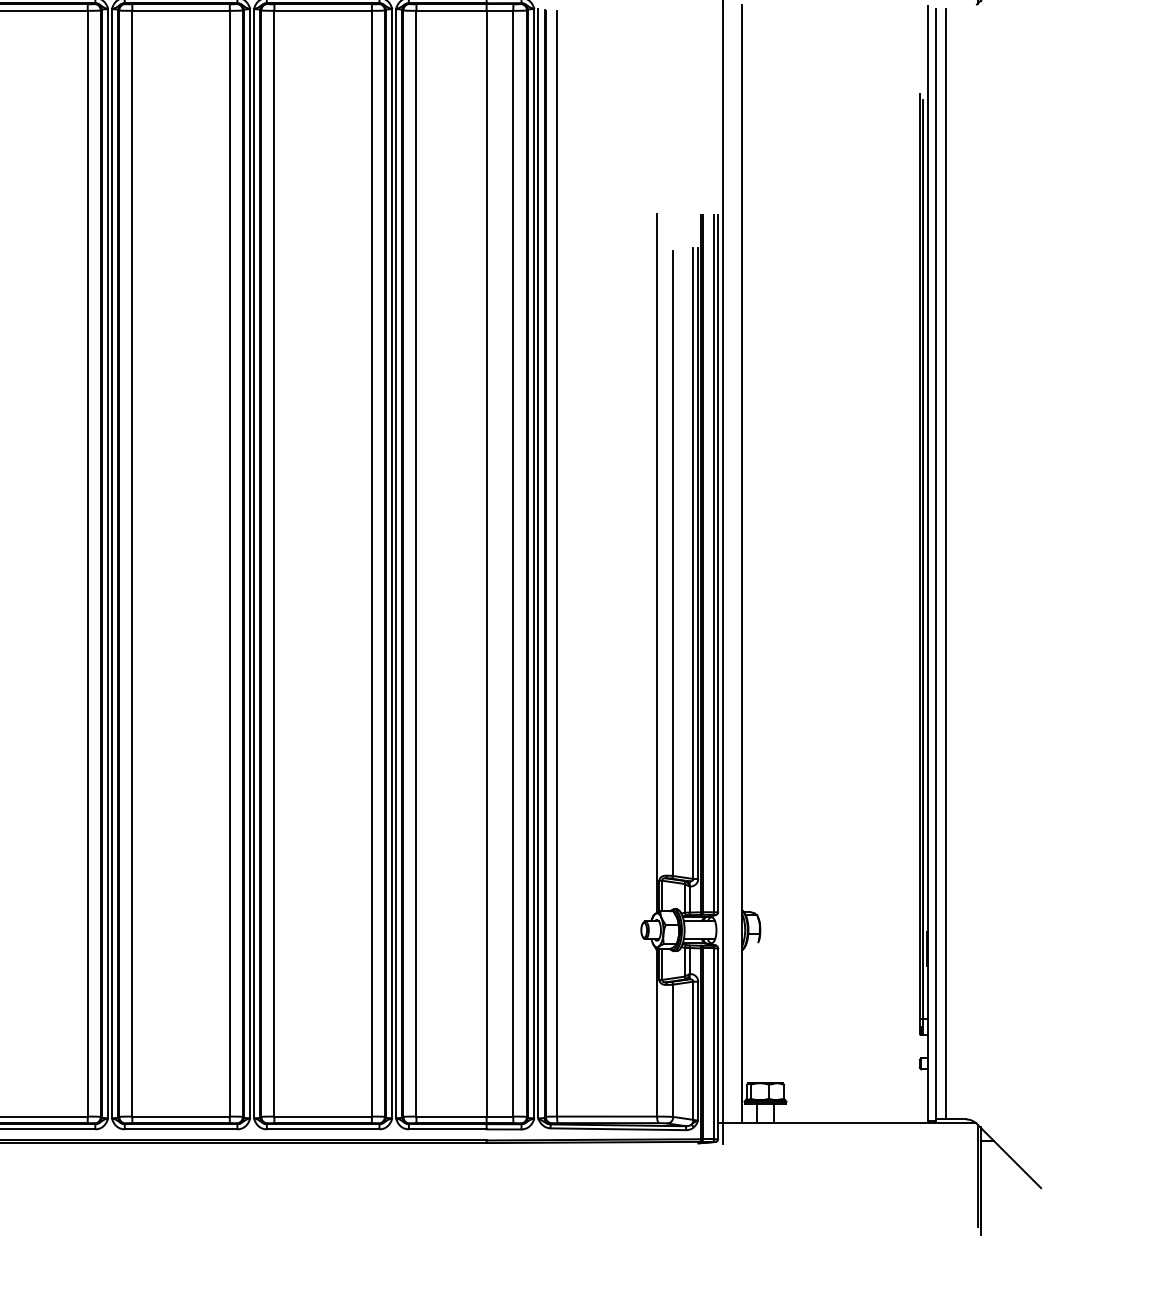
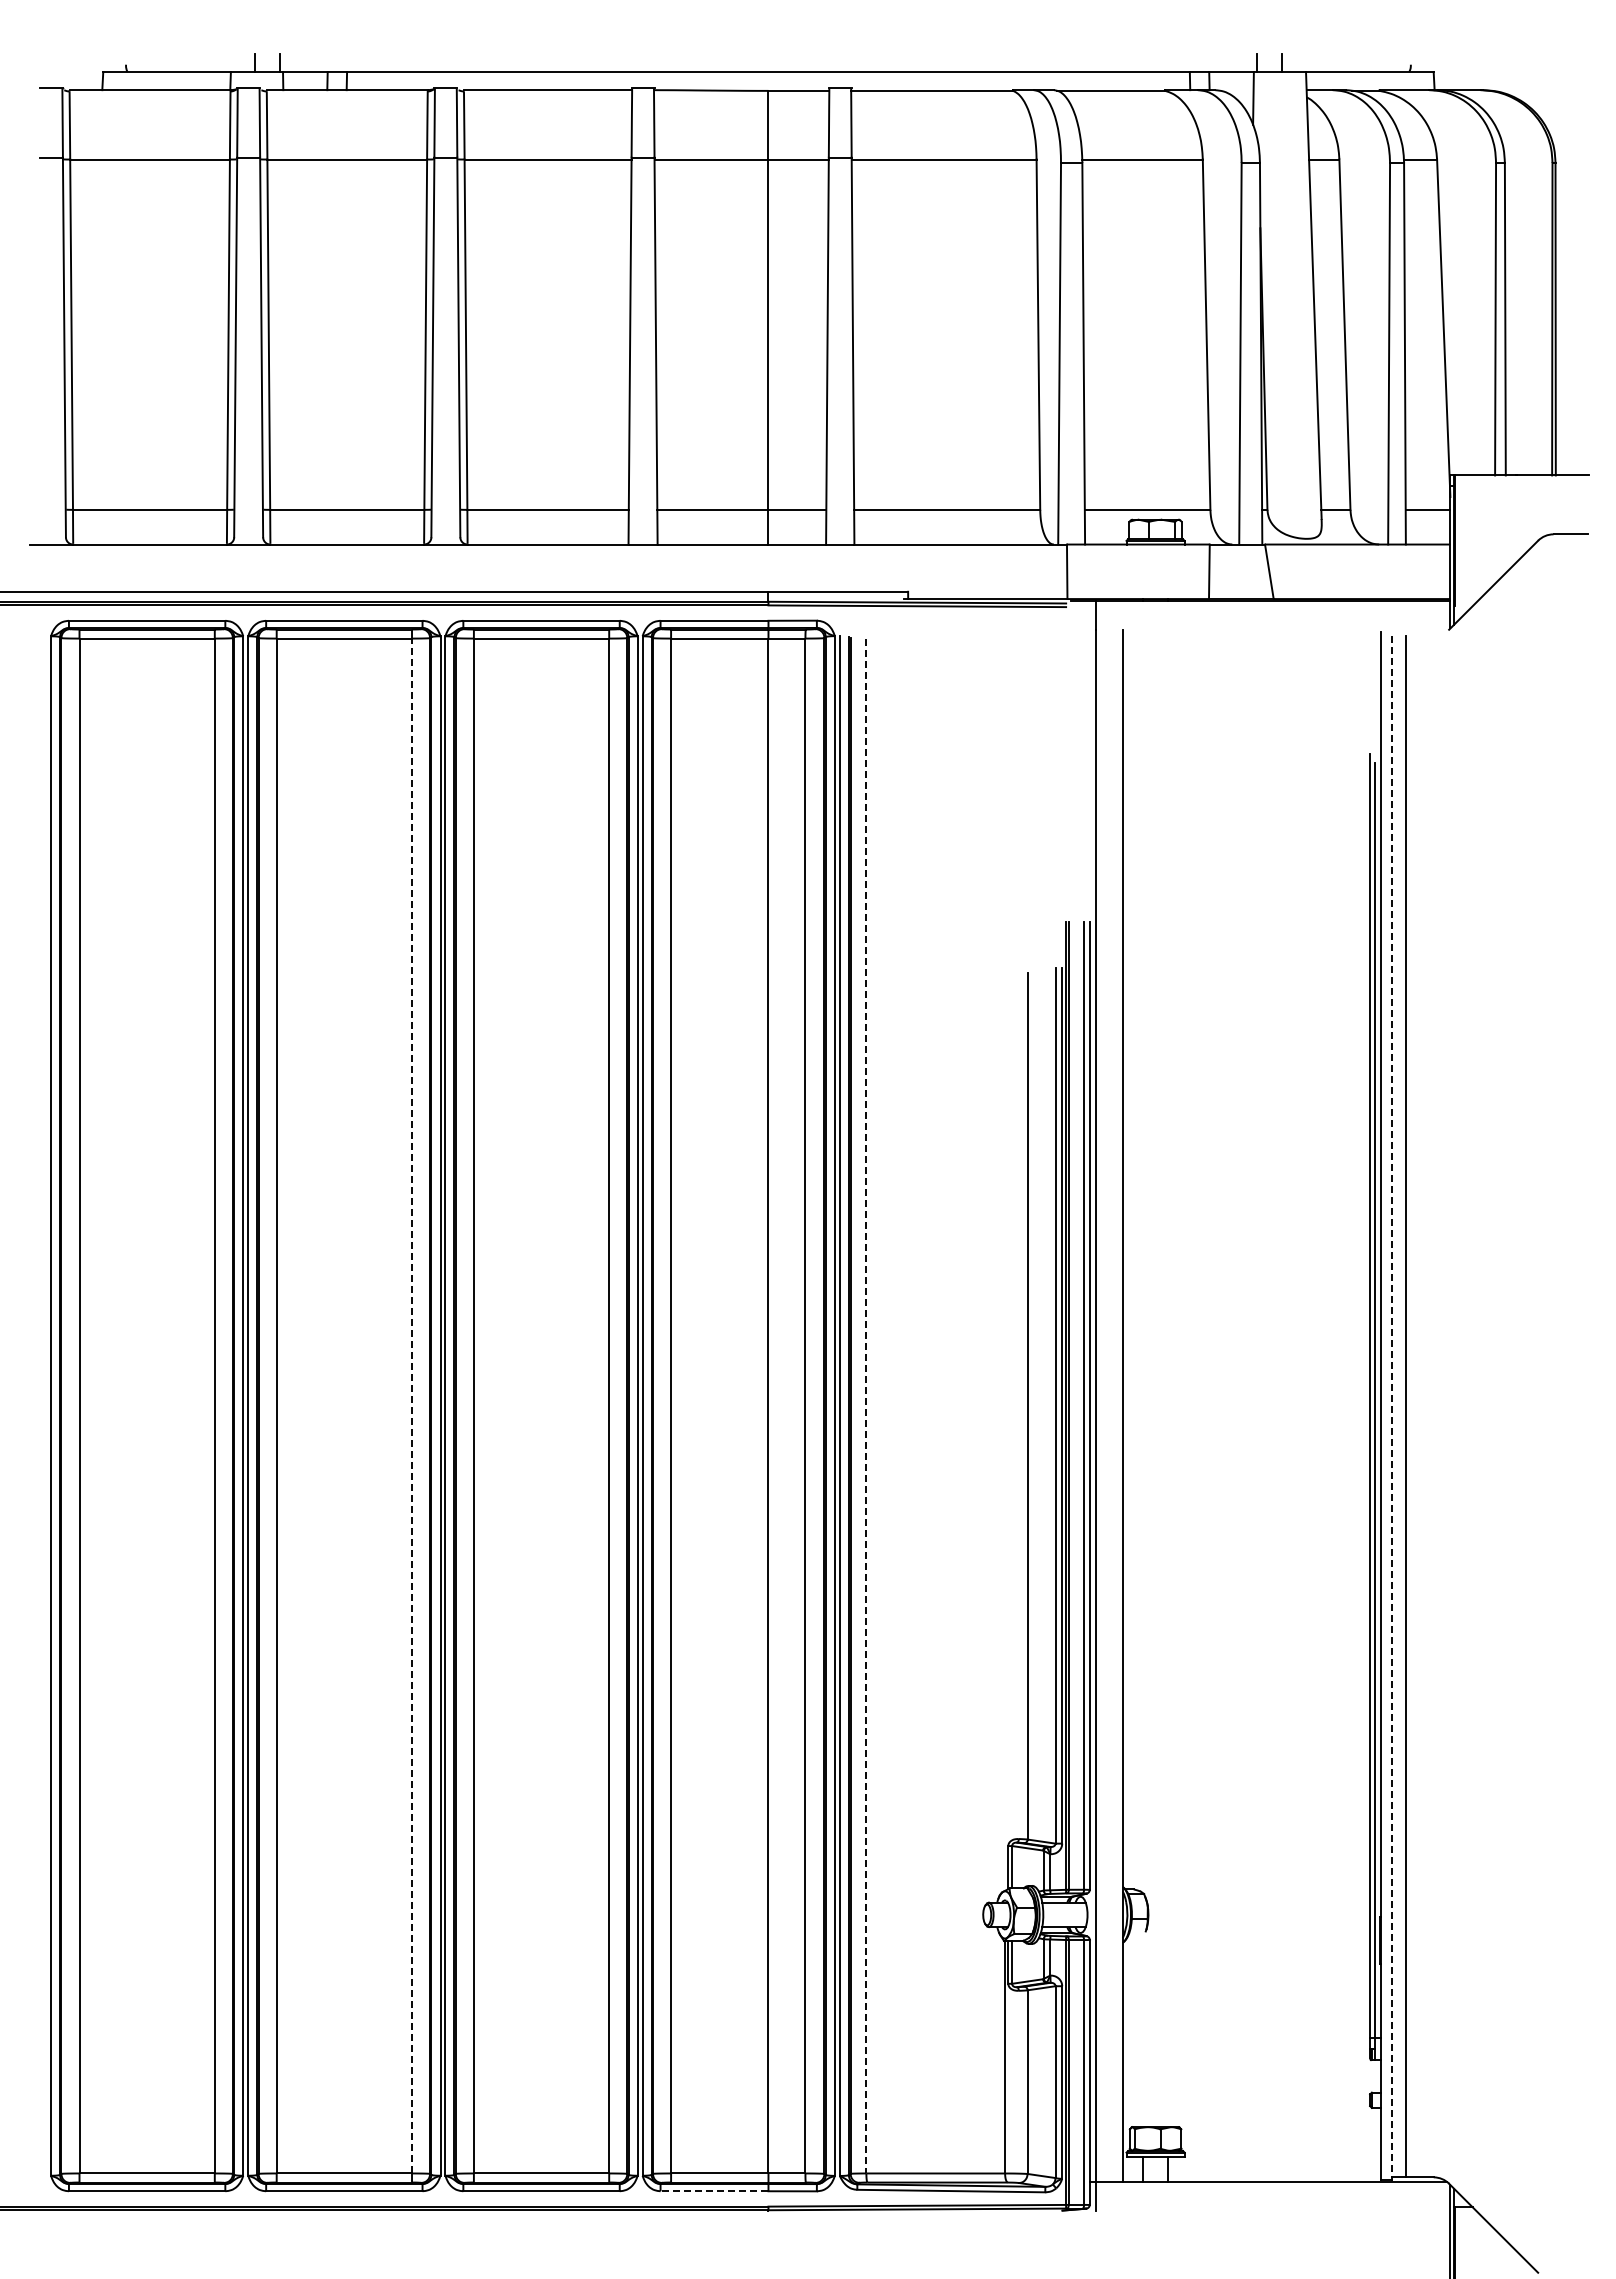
line: (230, 563) -> (412, 1405), solid -> dashed
line: (657, 563) -> (1005, 1405), removed
line: (557, 564) -> (866, 1406), solid -> dashed
line: (935, 564) -> (1391, 1406), solid -> dashed
line: (447, 1129) -> (714, 2191), solid -> dashed

